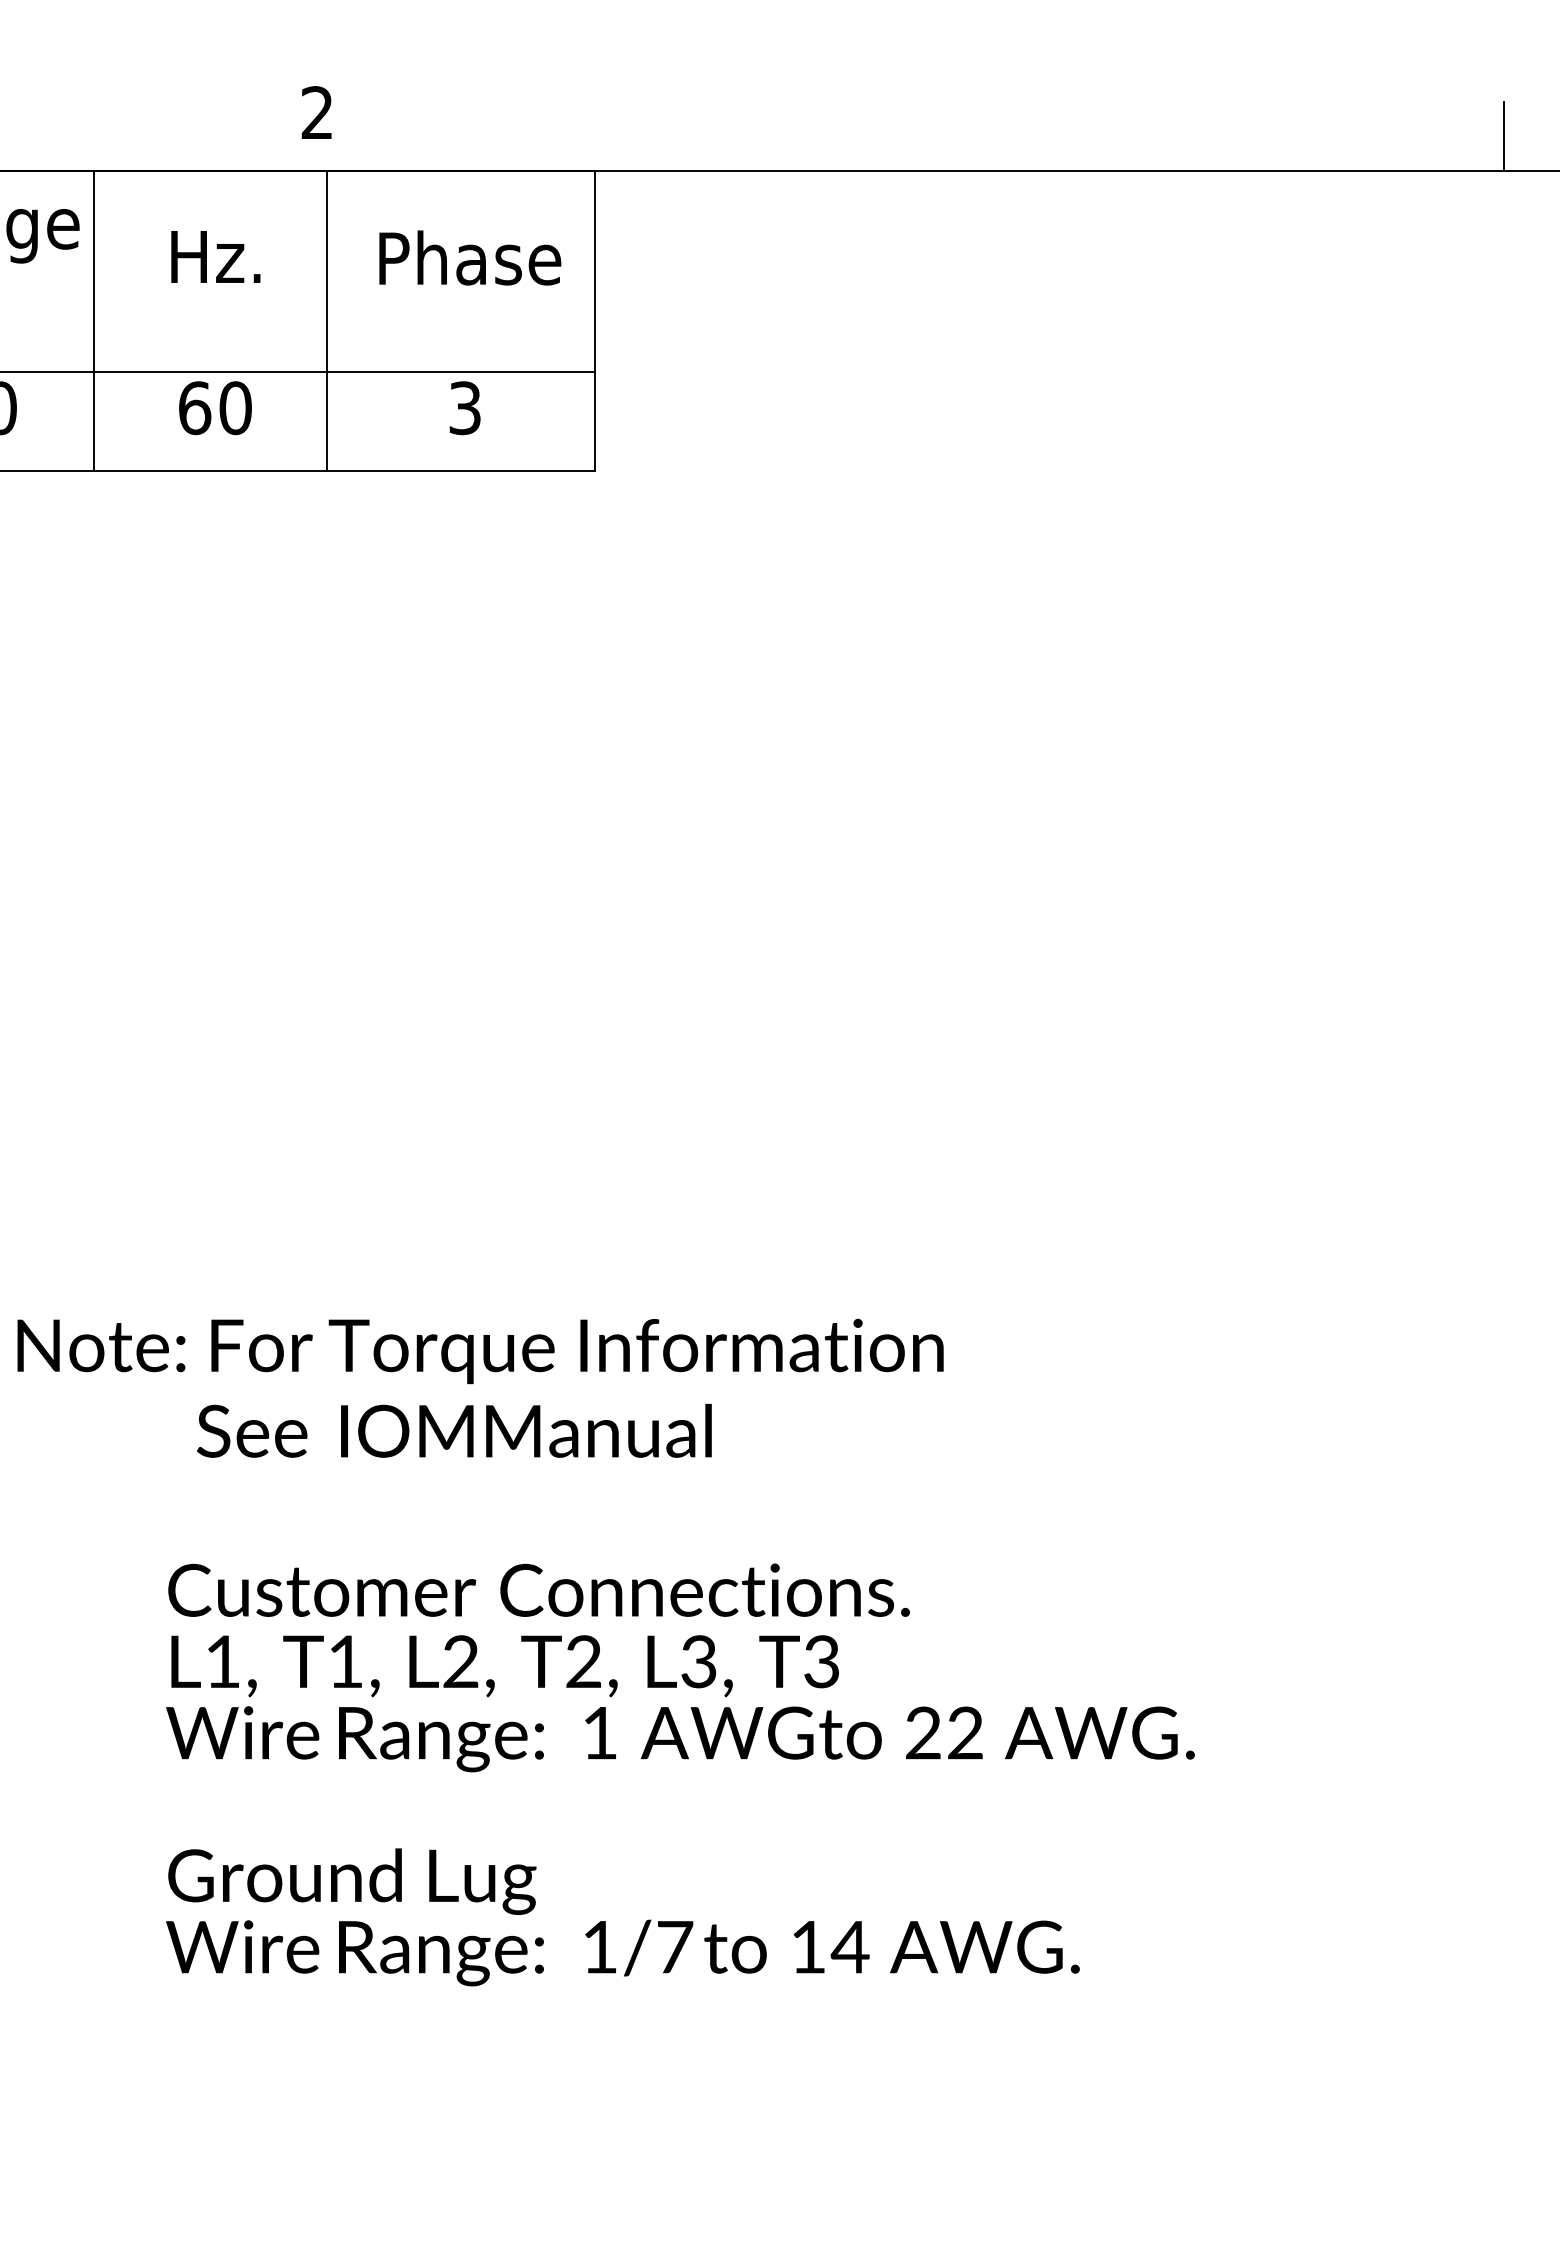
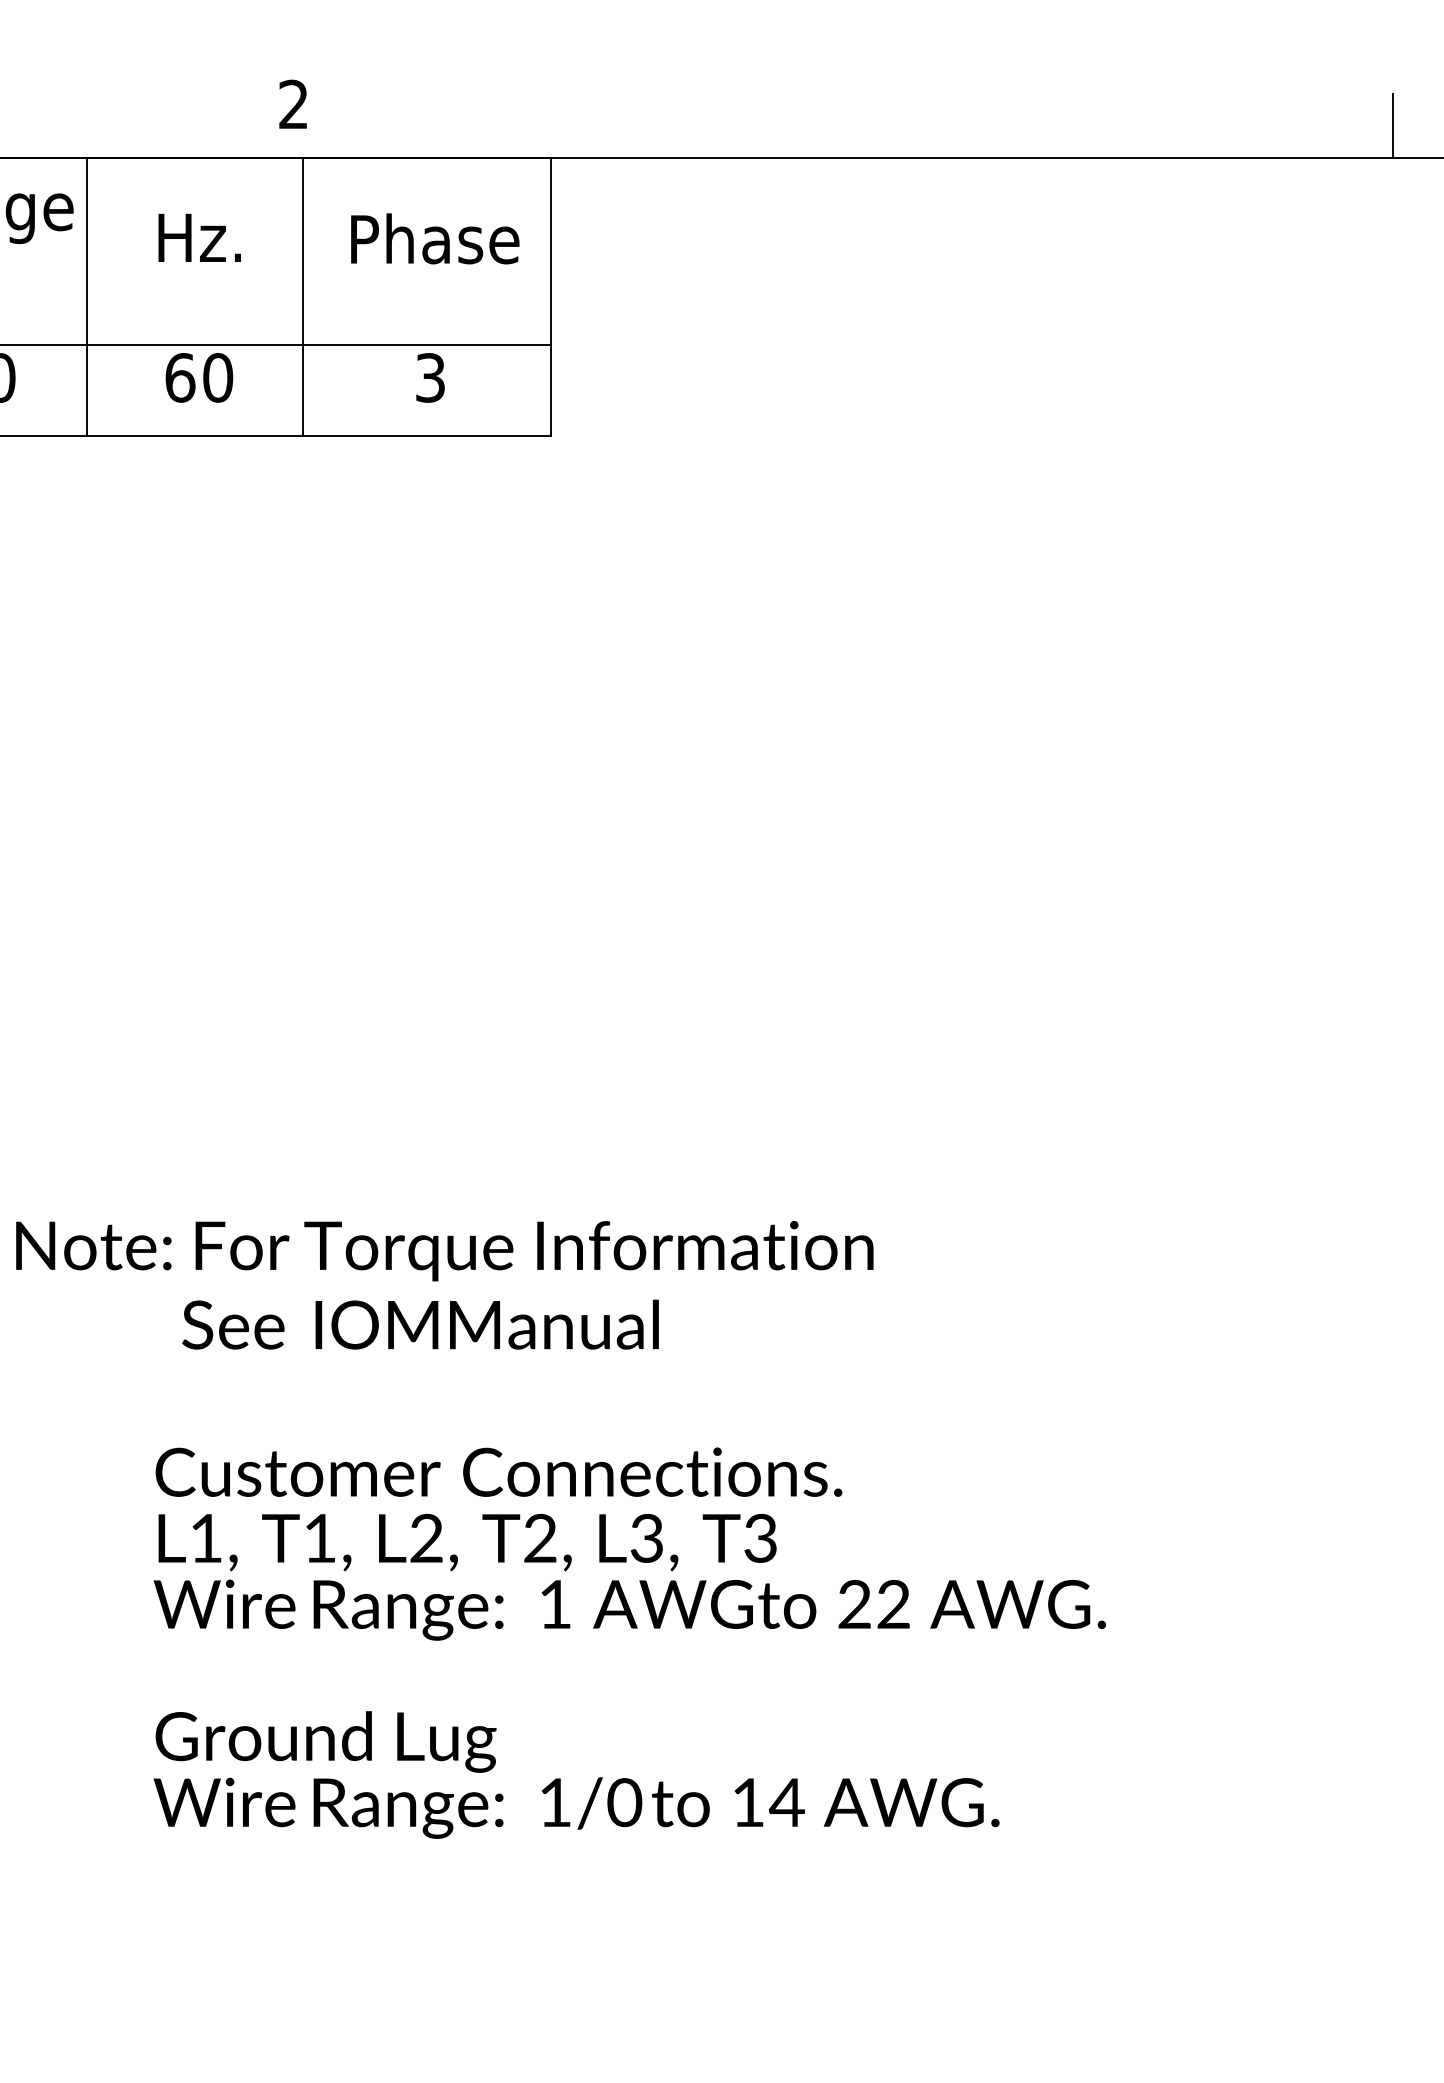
text: (674, 1947) -> (624, 1802), 1/7 -> 1/0

